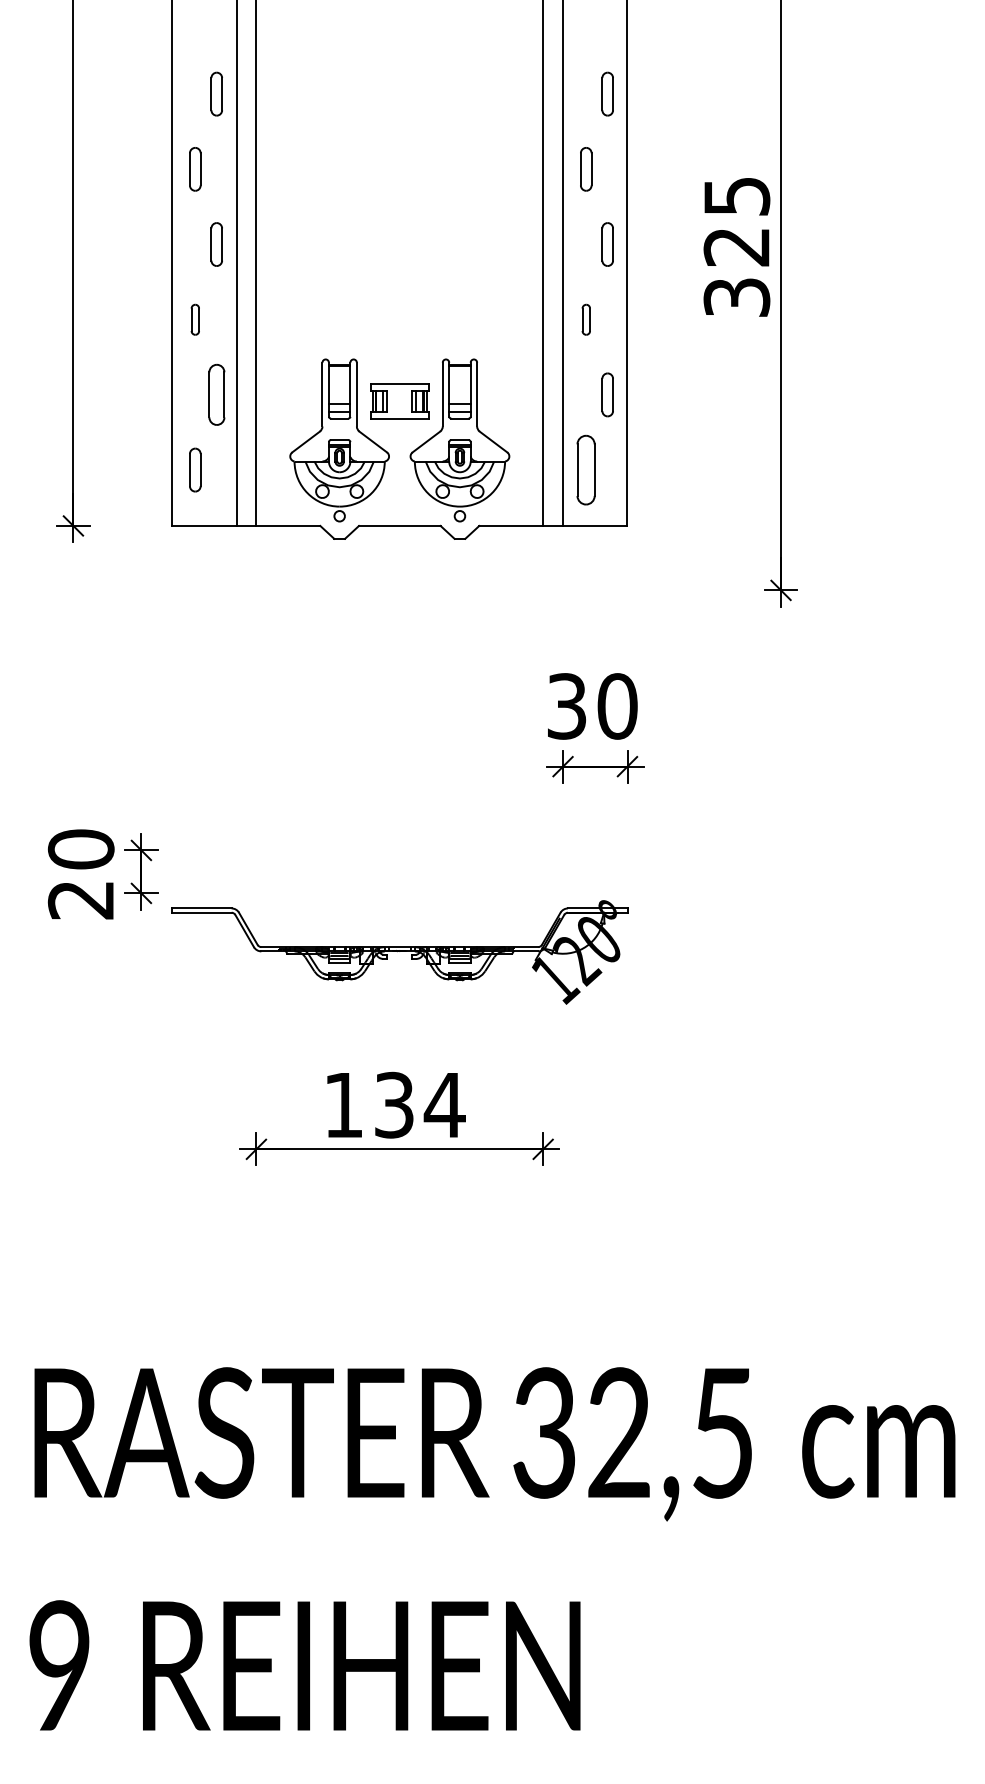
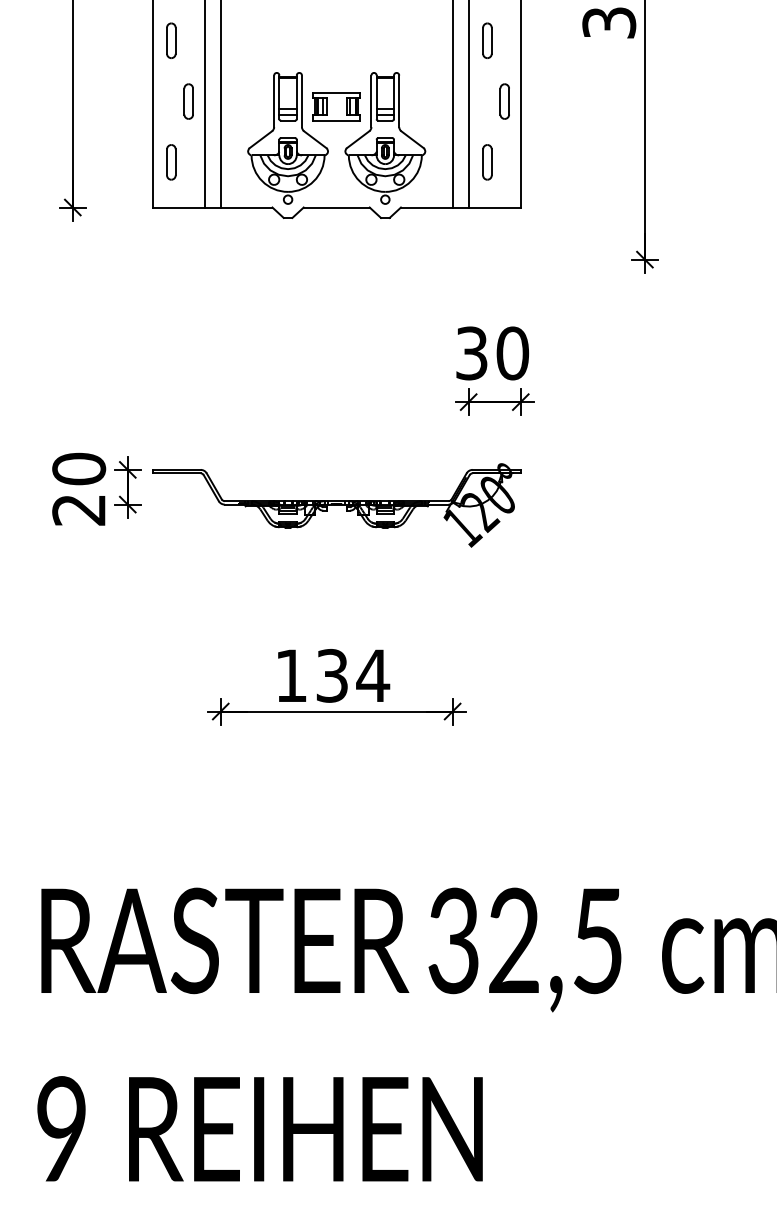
part: (195, 319) -> (171, 40), size x1.43
part: (586, 319) -> (487, 40), size x1.43
part: (216, 394) -> (188, 101), size x0.71
part: (586, 469) -> (487, 161), size x0.62
part: (399, 952) -> (336, 505), moved

